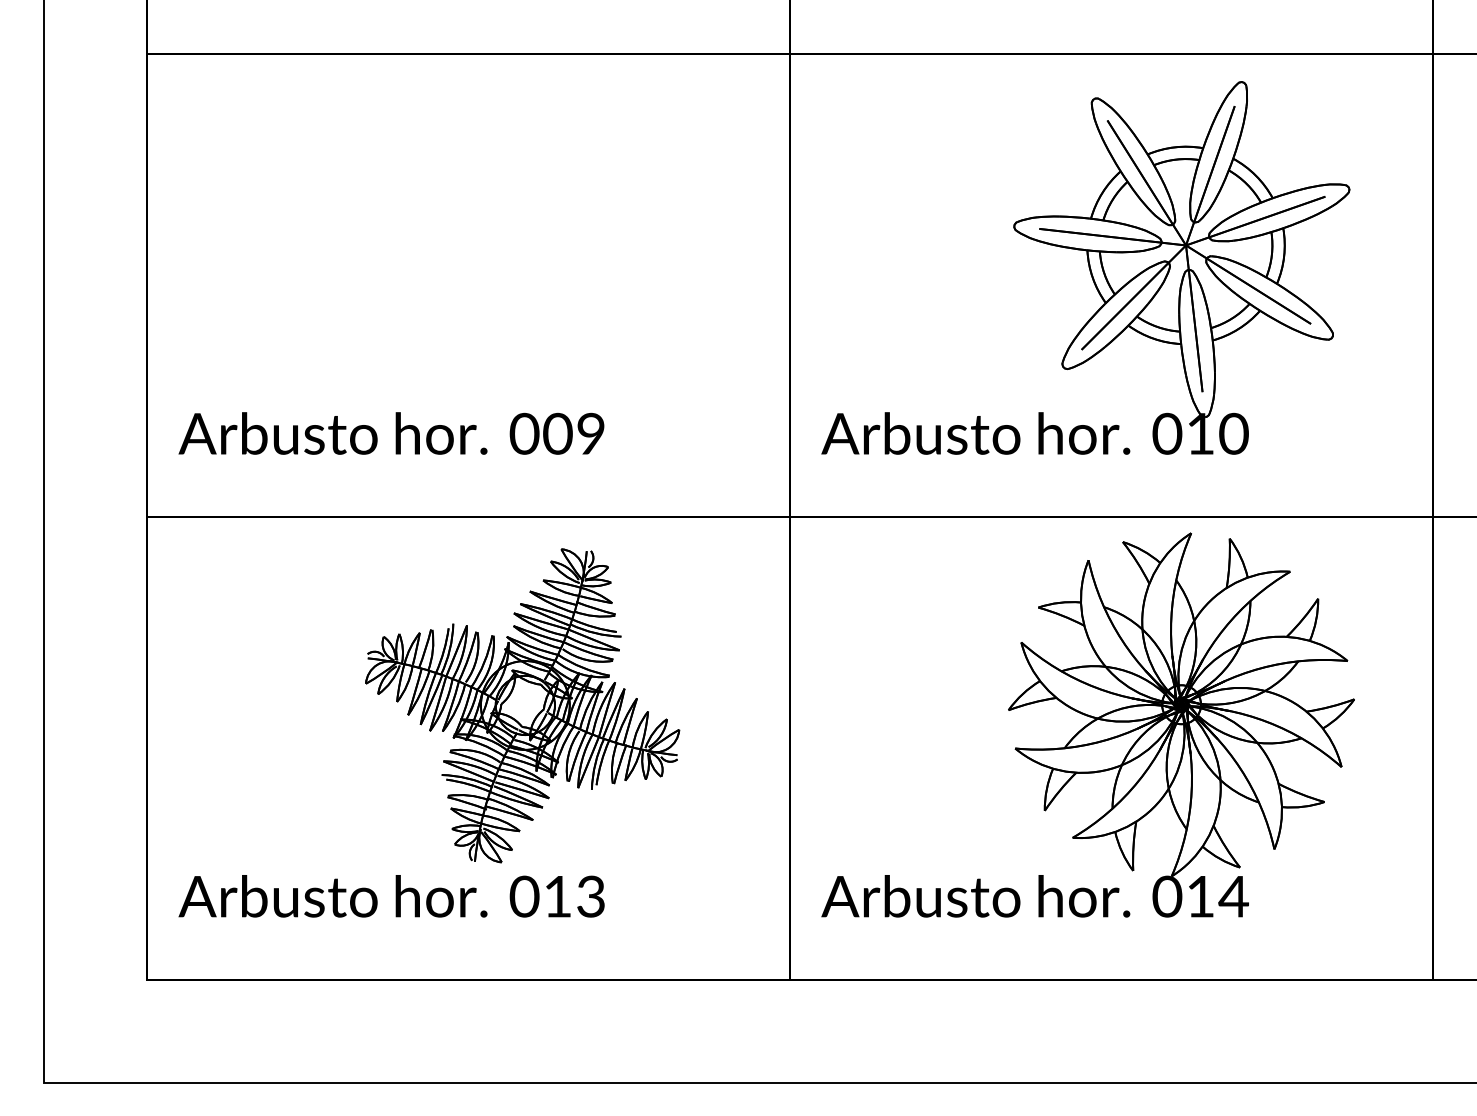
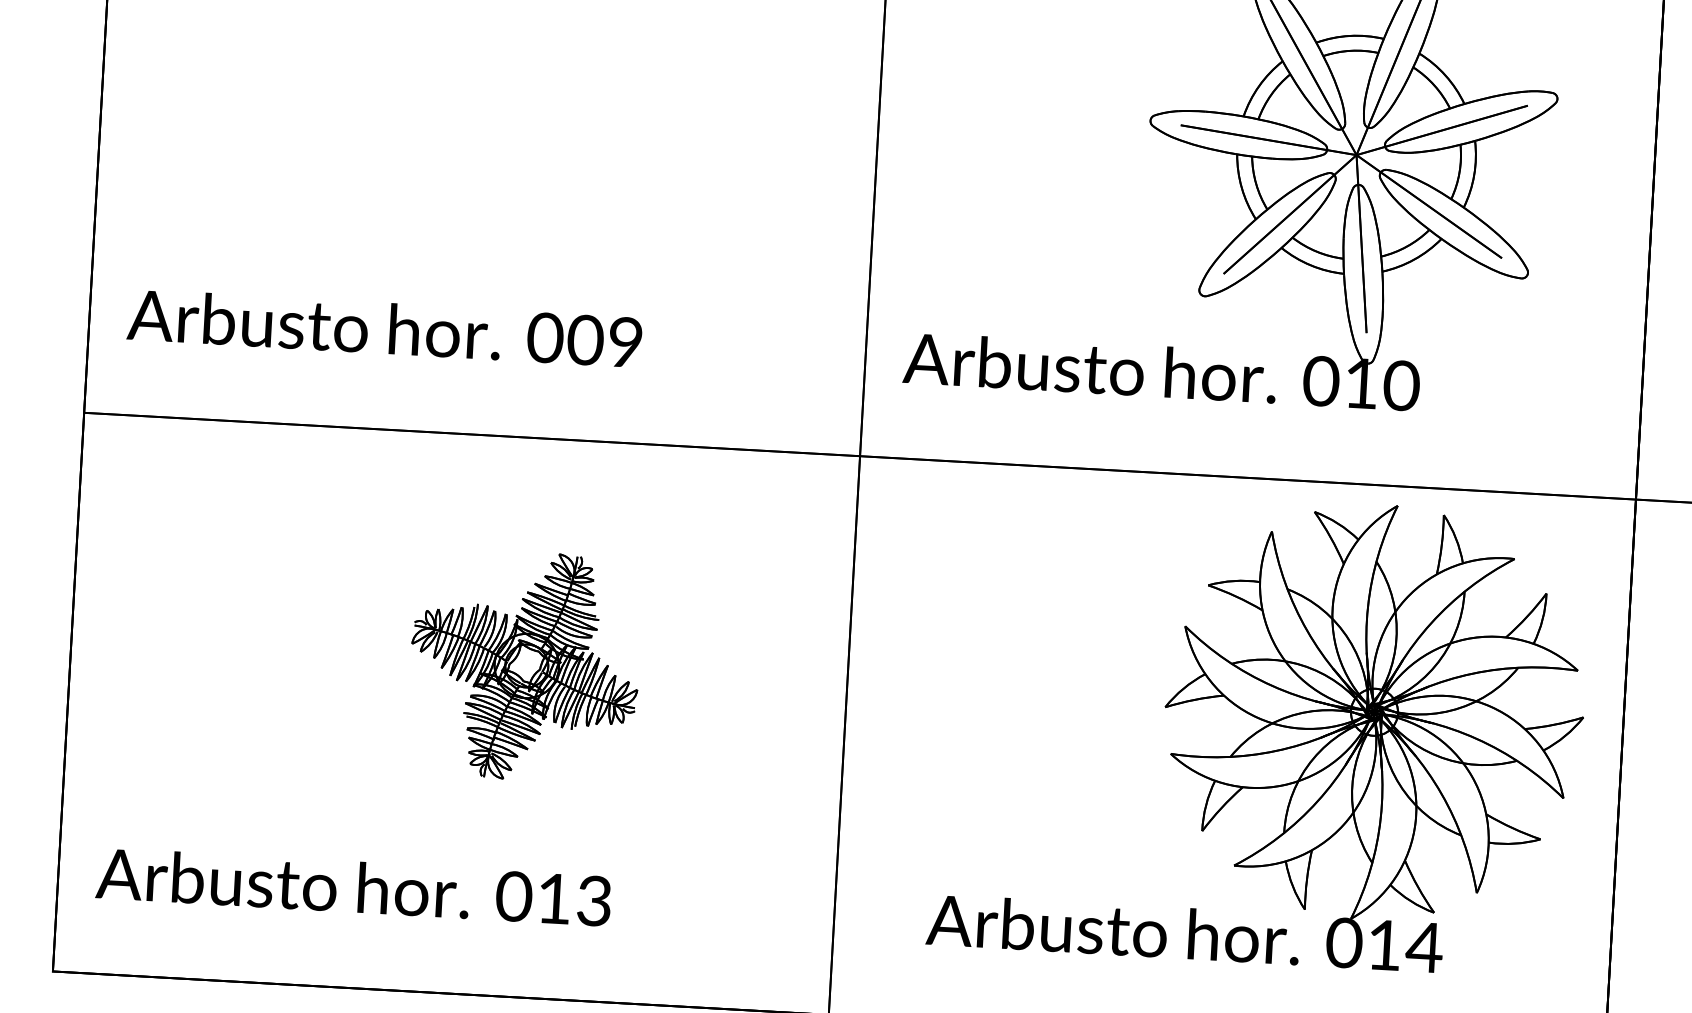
part: (522, 705) -> (524, 665), size x0.6
part: (1087, 724) -> (1259, 729), moved

